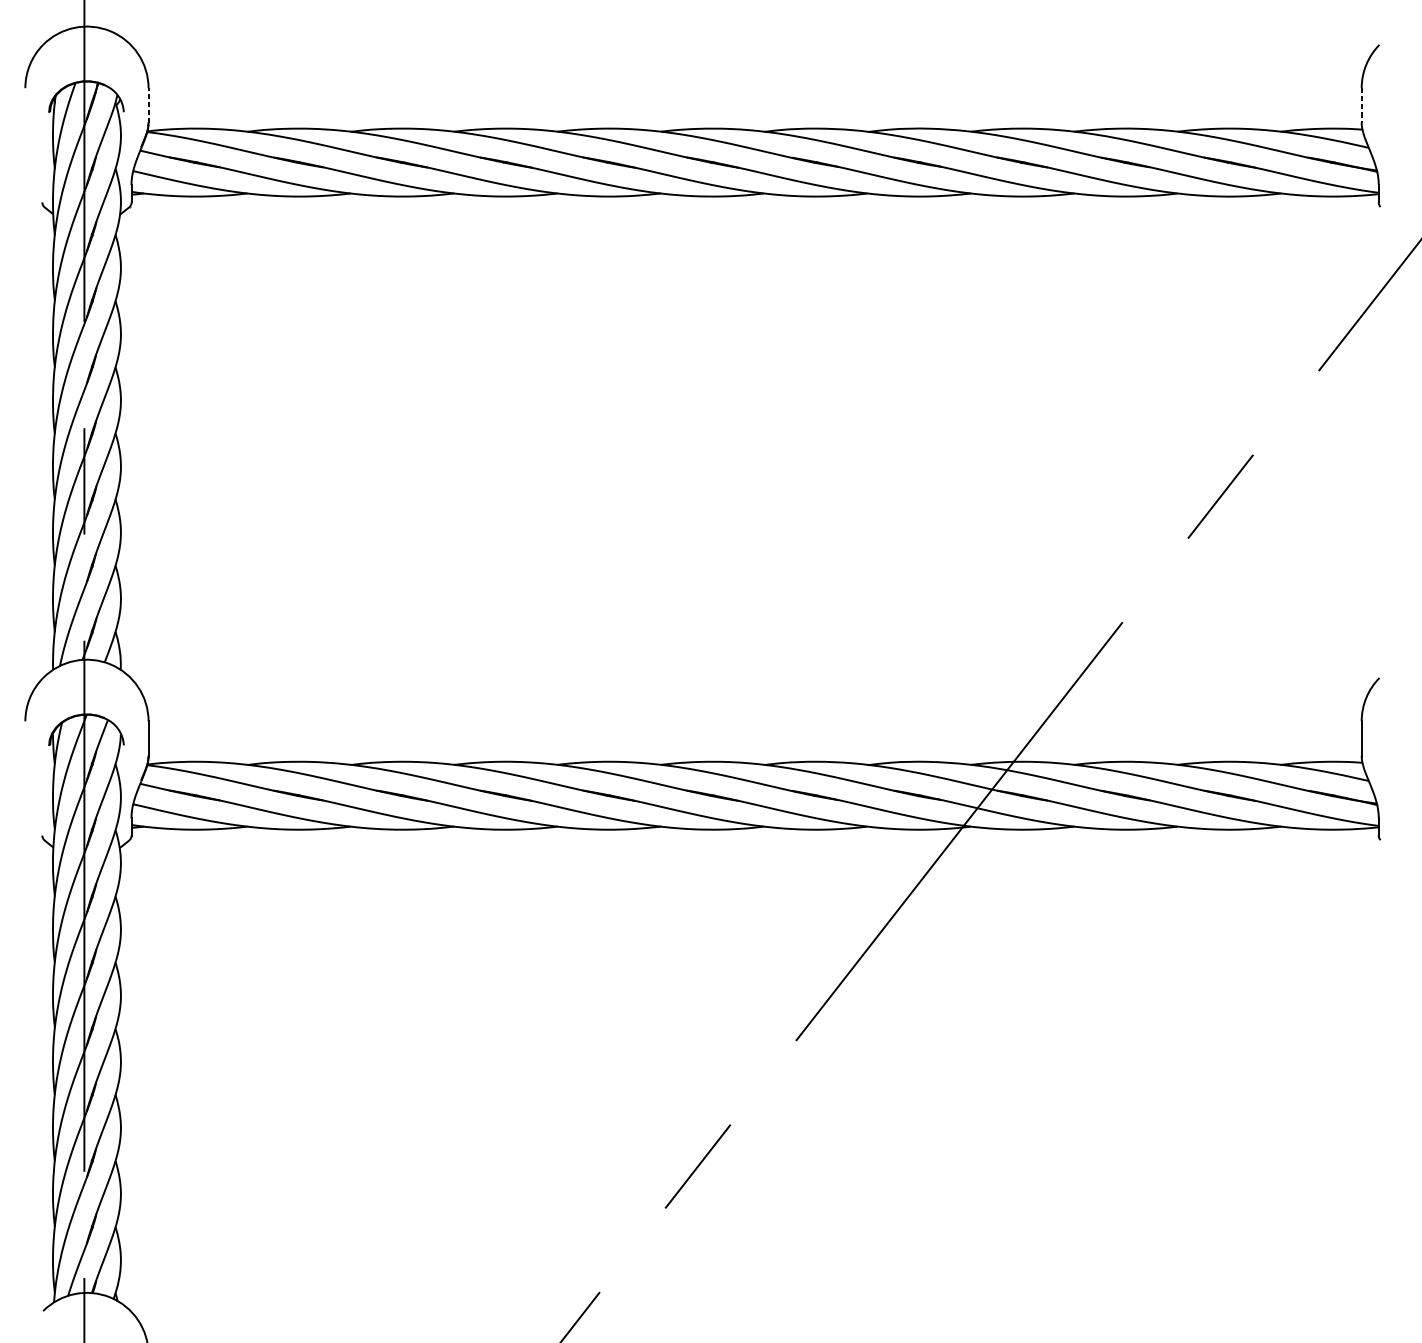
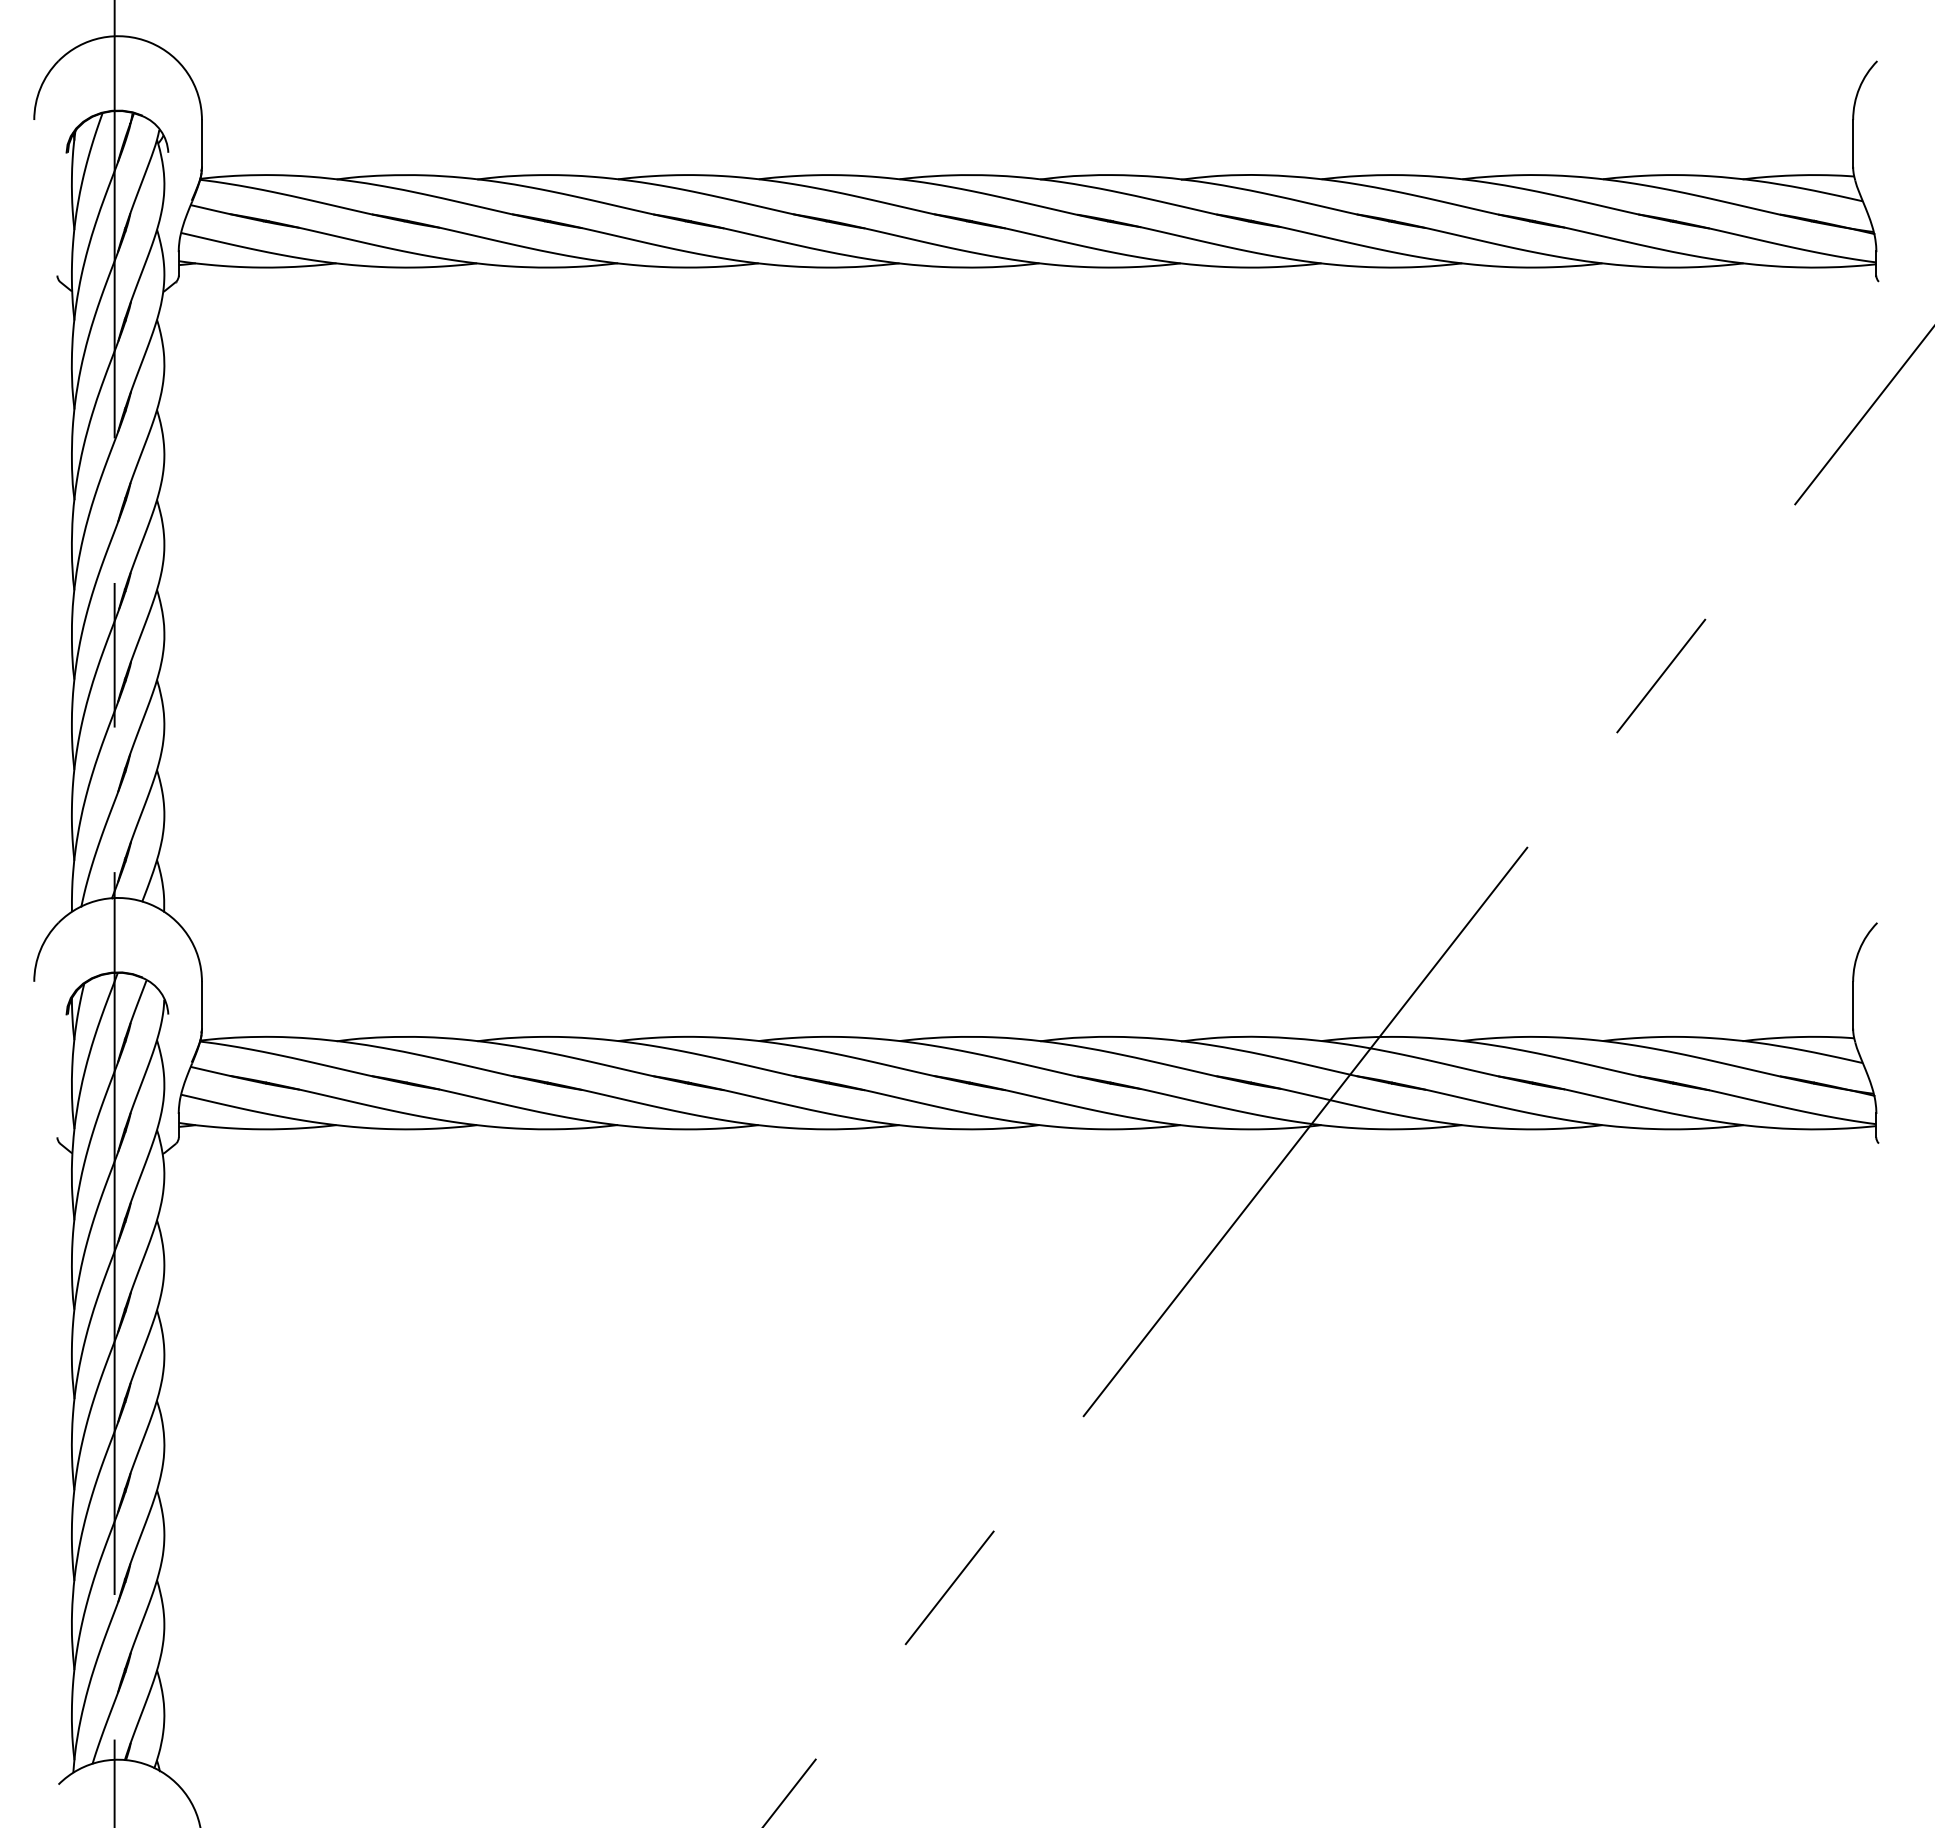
line: (148, 106) -> (201, 144), dashed -> solid
line: (1361, 106) -> (1853, 144), dashed -> solid

